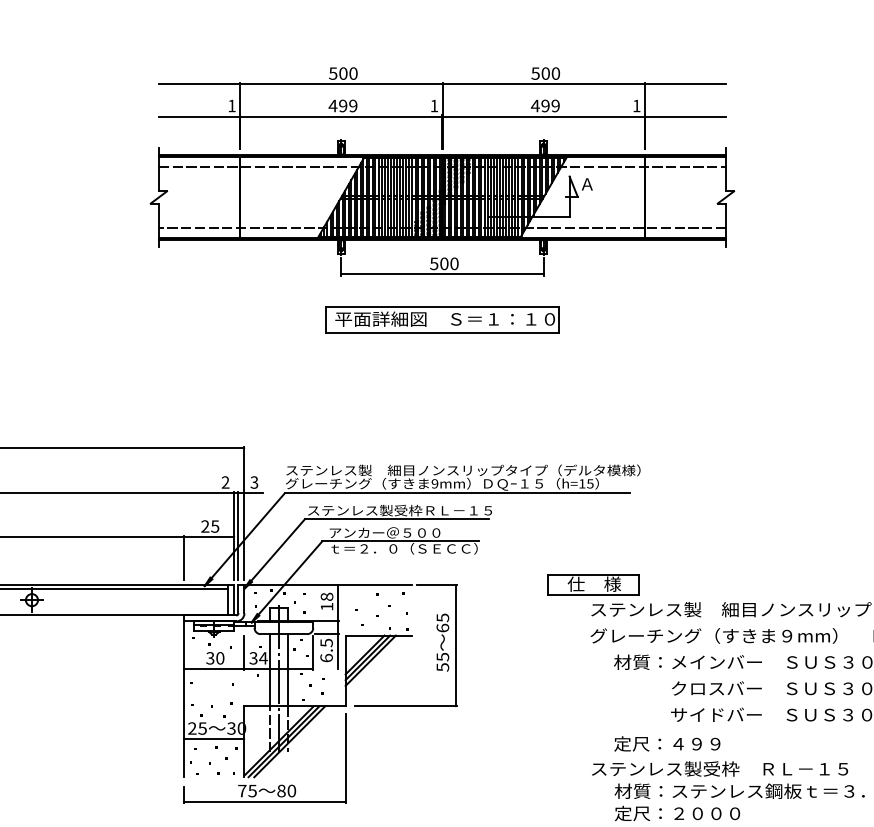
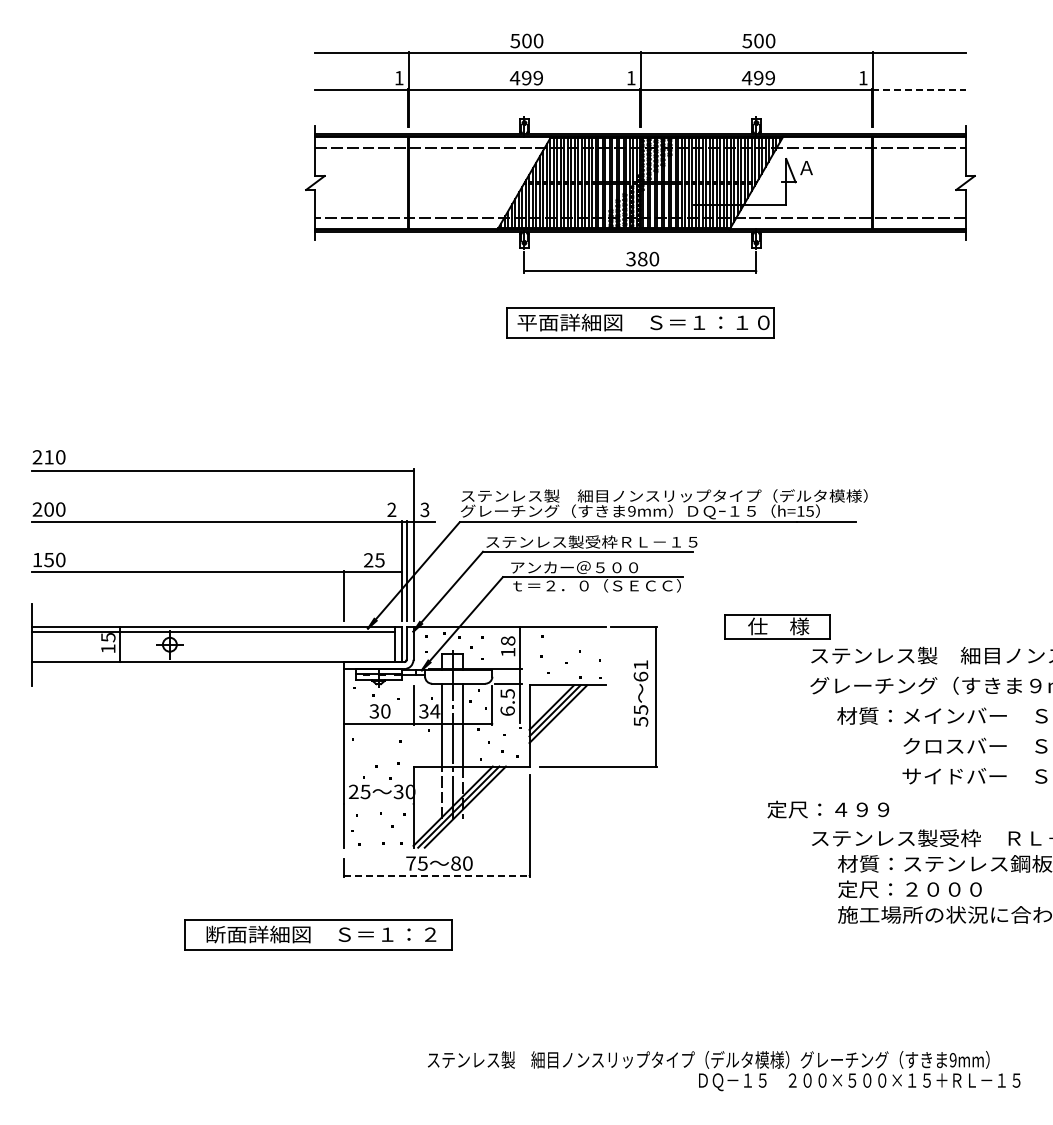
line: (684, 116) -> (918, 90), solid -> dashed
text: (438, 263) -> (636, 258), 500 -> 380
part: (593, 584) -> (777, 626), moved
text: (443, 617) -> (641, 664), 65 -> 61
line: (213, 738) -> (378, 803), removed
text: (667, 743) -> (828, 809), moved
line: (264, 801) -> (436, 875), solid -> dashed

